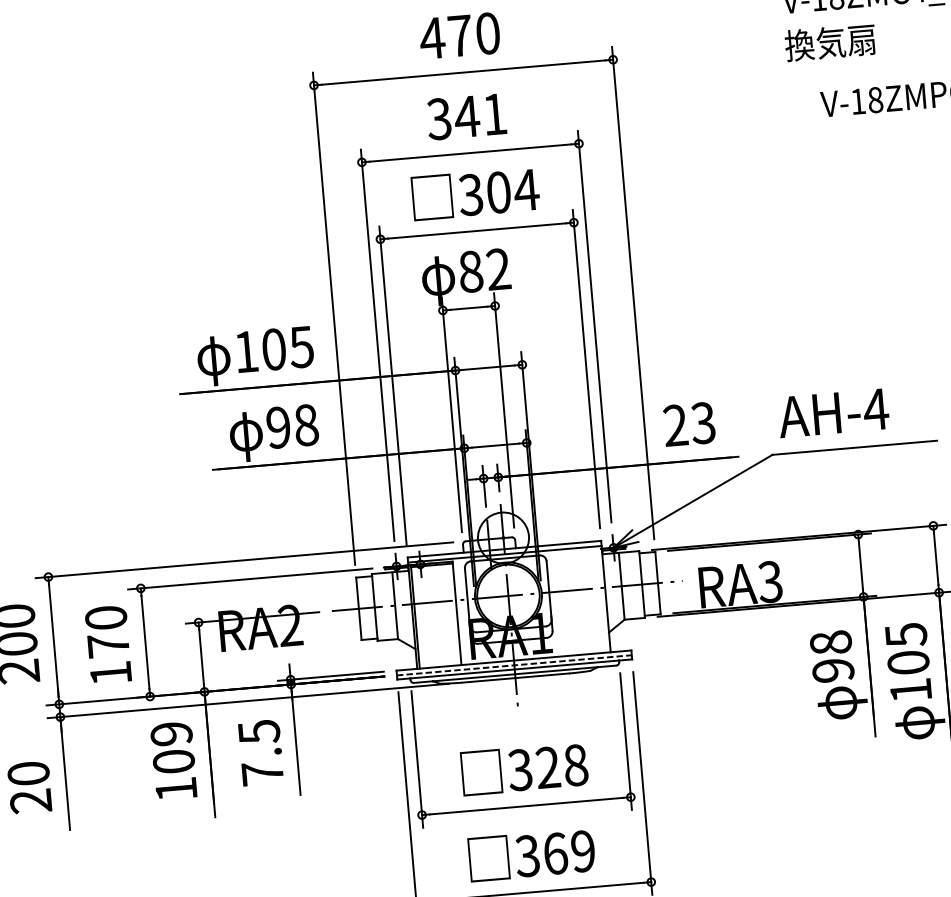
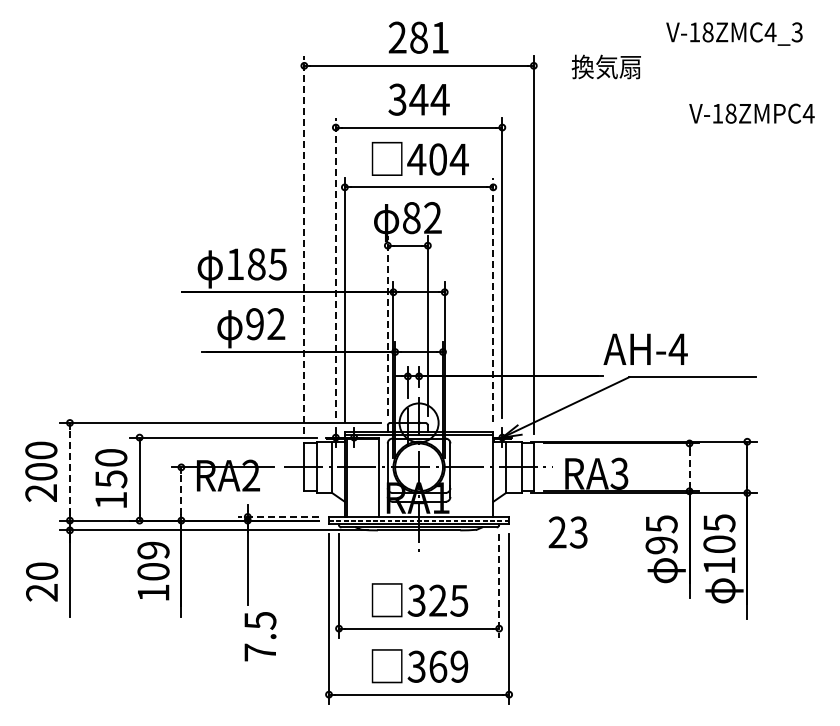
text: (459, 35) -> (418, 37), 470 -> 281
text: (829, 42) -> (605, 66), moved
text: (493, 114) -> (439, 99), 341 -> 344
text: (470, 194) -> (416, 159), 304 -> 404
line: (334, 318) -> (304, 244), solid -> dashed
line: (377, 344) -> (335, 267), solid -> dashed
text: (273, 349) -> (256, 264), 105 -> 185
line: (586, 368) -> (493, 299), solid -> dashed
text: (833, 412) -> (645, 348), moved
line: (451, 414) -> (387, 325), solid -> dashed
text: (688, 424) -> (567, 532), moved
text: (306, 425) -> (276, 324), 98 -> 92
line: (860, 565) -> (689, 467), solid -> dashed
line: (53, 640) -> (69, 471), solid -> dashed
text: (830, 643) -> (661, 524), 98 -> 95
text: (108, 646) -> (111, 479), 170 -> 150
line: (201, 657) -> (181, 494), solid -> dashed
line: (330, 675) -> (278, 516), solid -> dashed
line: (626, 742) -> (499, 586), solid -> dashed
text: (261, 752) -> (260, 636), moved
text: (575, 764) -> (459, 600), 328 -> 325

